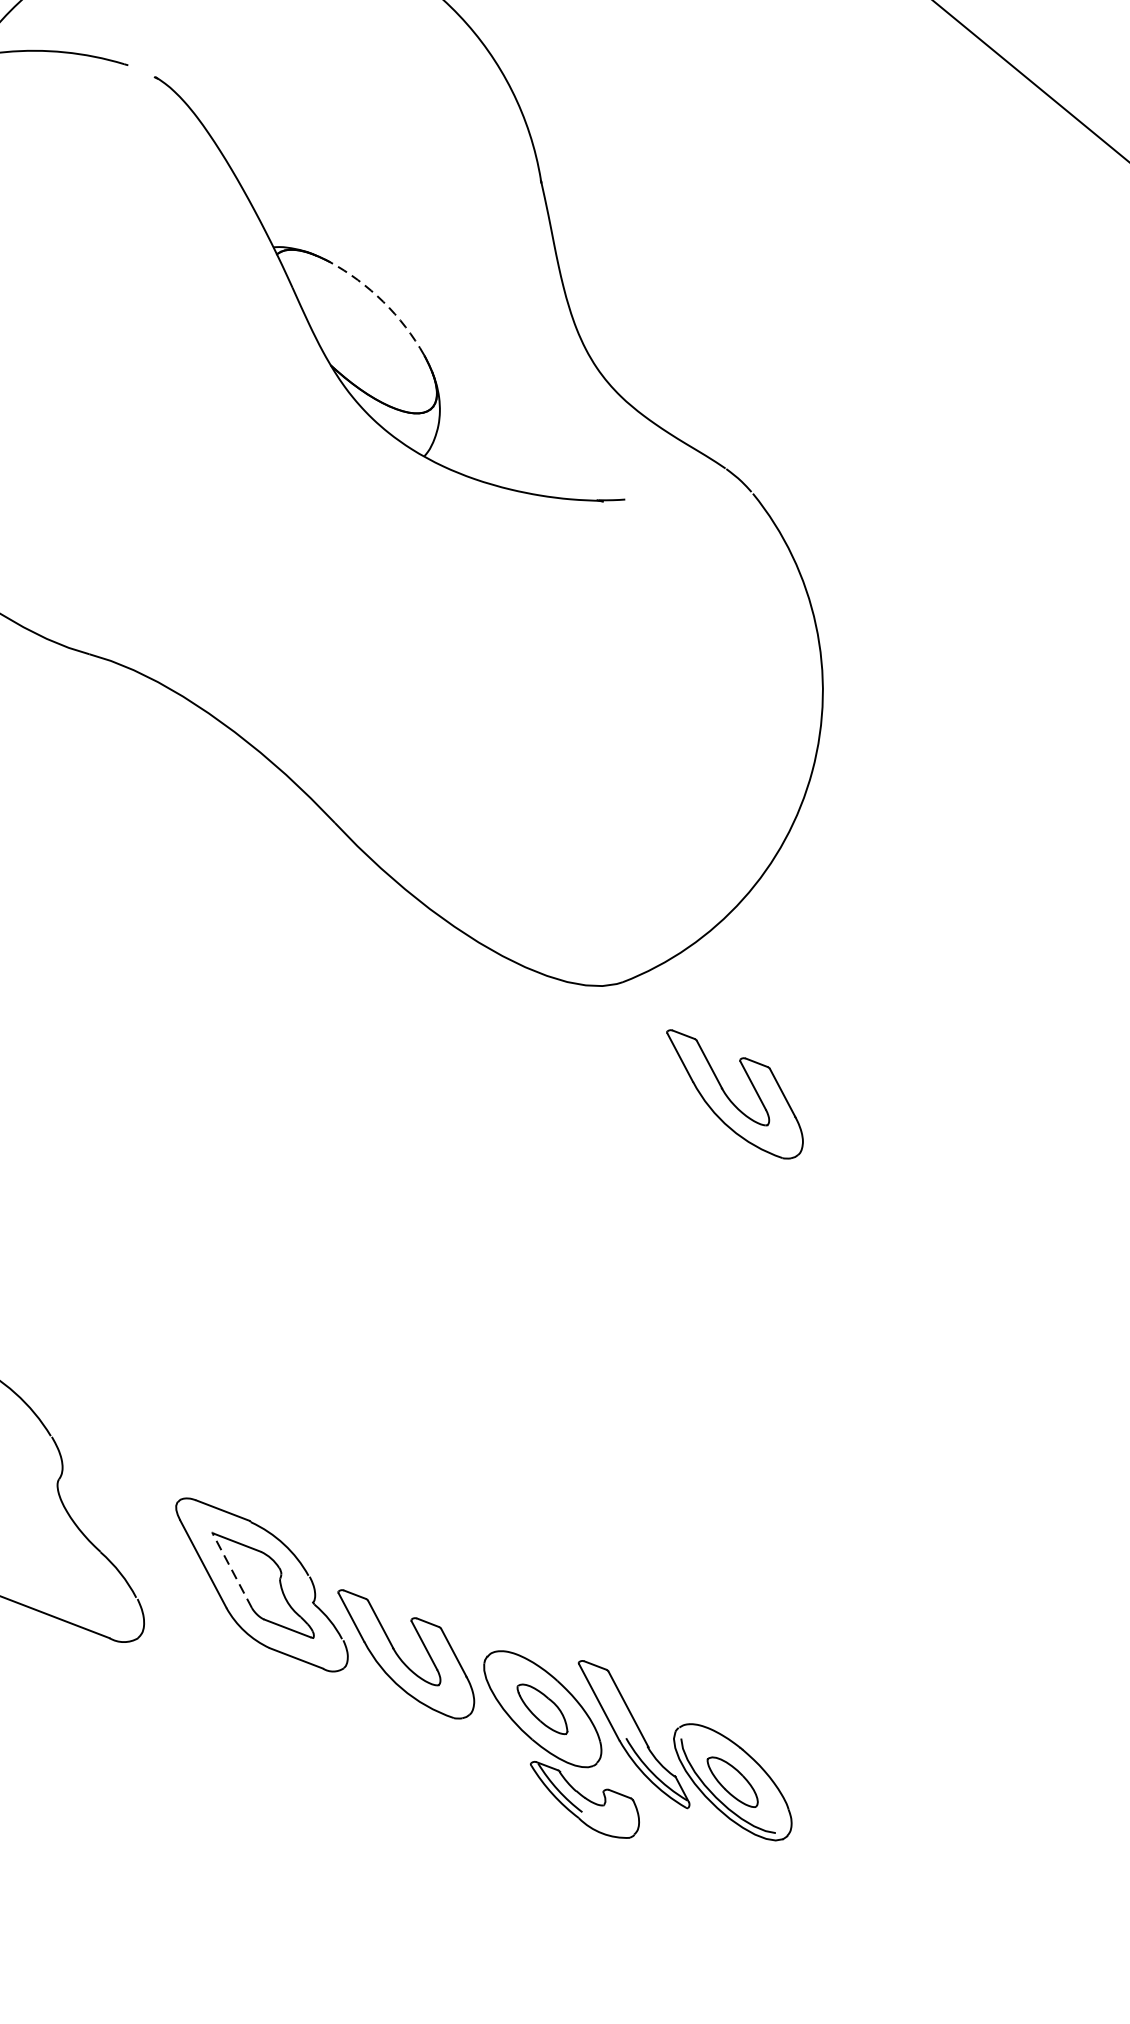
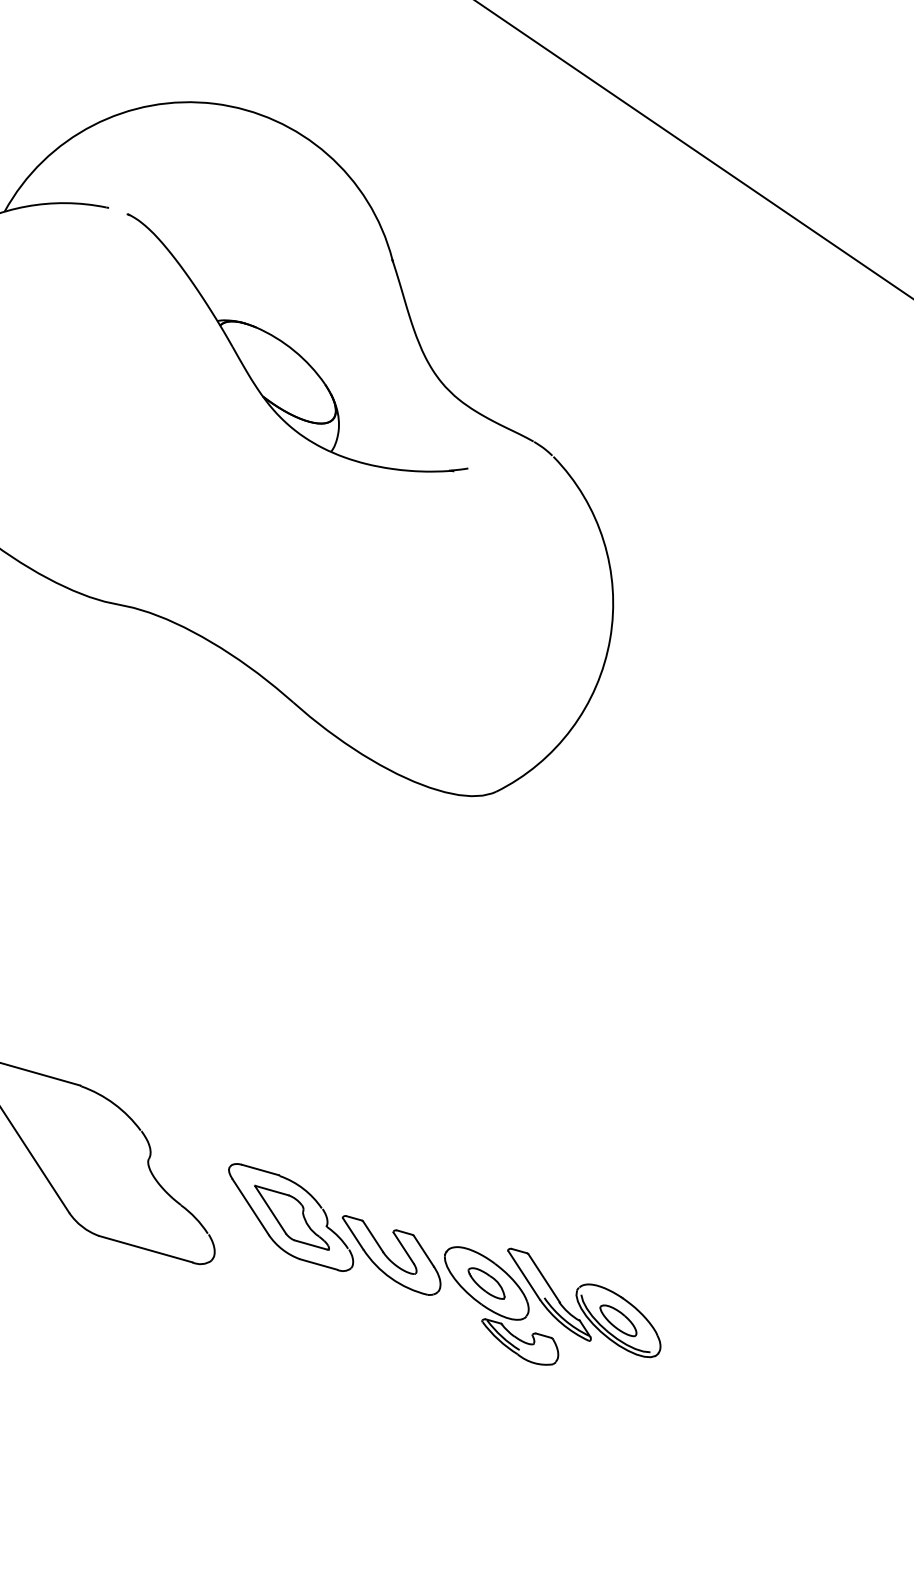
arc: (383, 301) -> (294, 350), dashed -> solid
part: (734, 1094) -> (577, 860), removed
line: (232, 1570) -> (270, 1209), dashed -> solid

